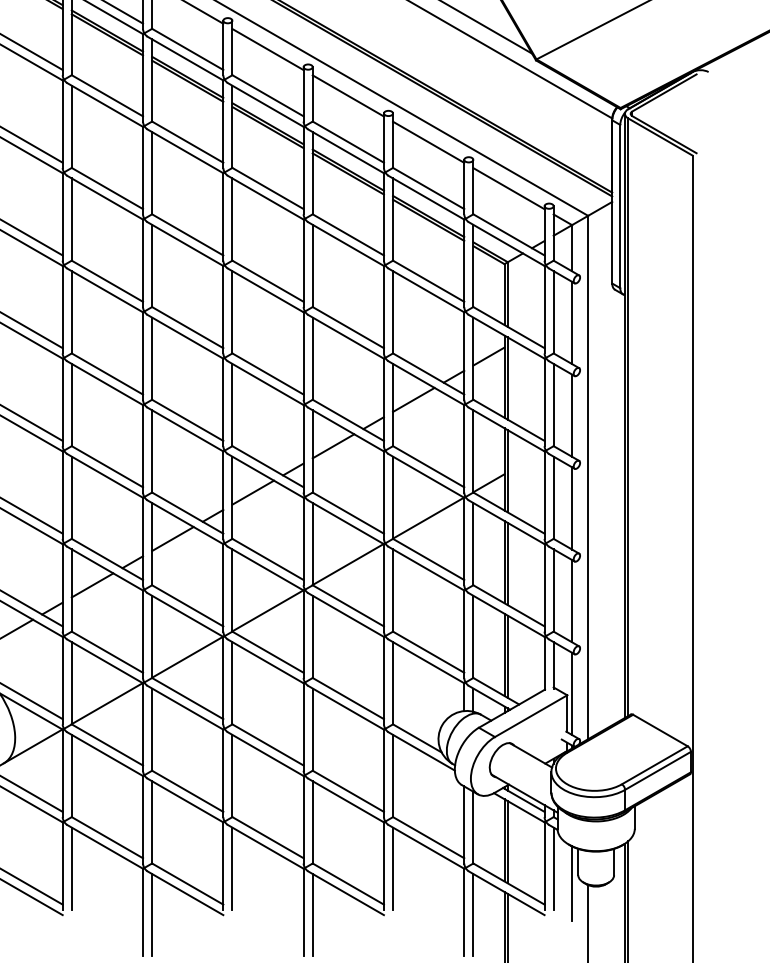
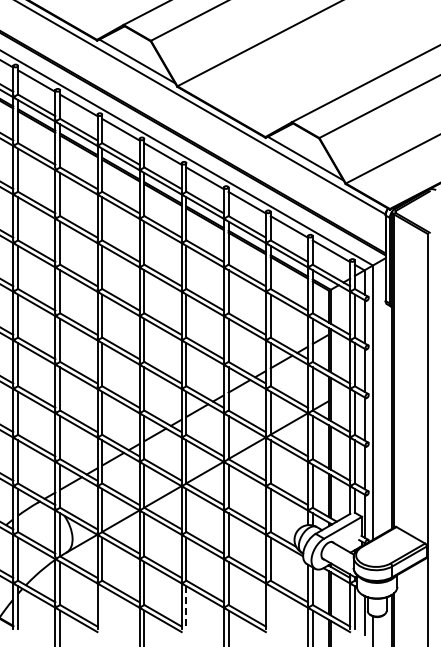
line: (72, 868) -> (102, 607), removed
line: (232, 868) -> (186, 607), solid -> dashed
line: (392, 868) -> (270, 607), removed

